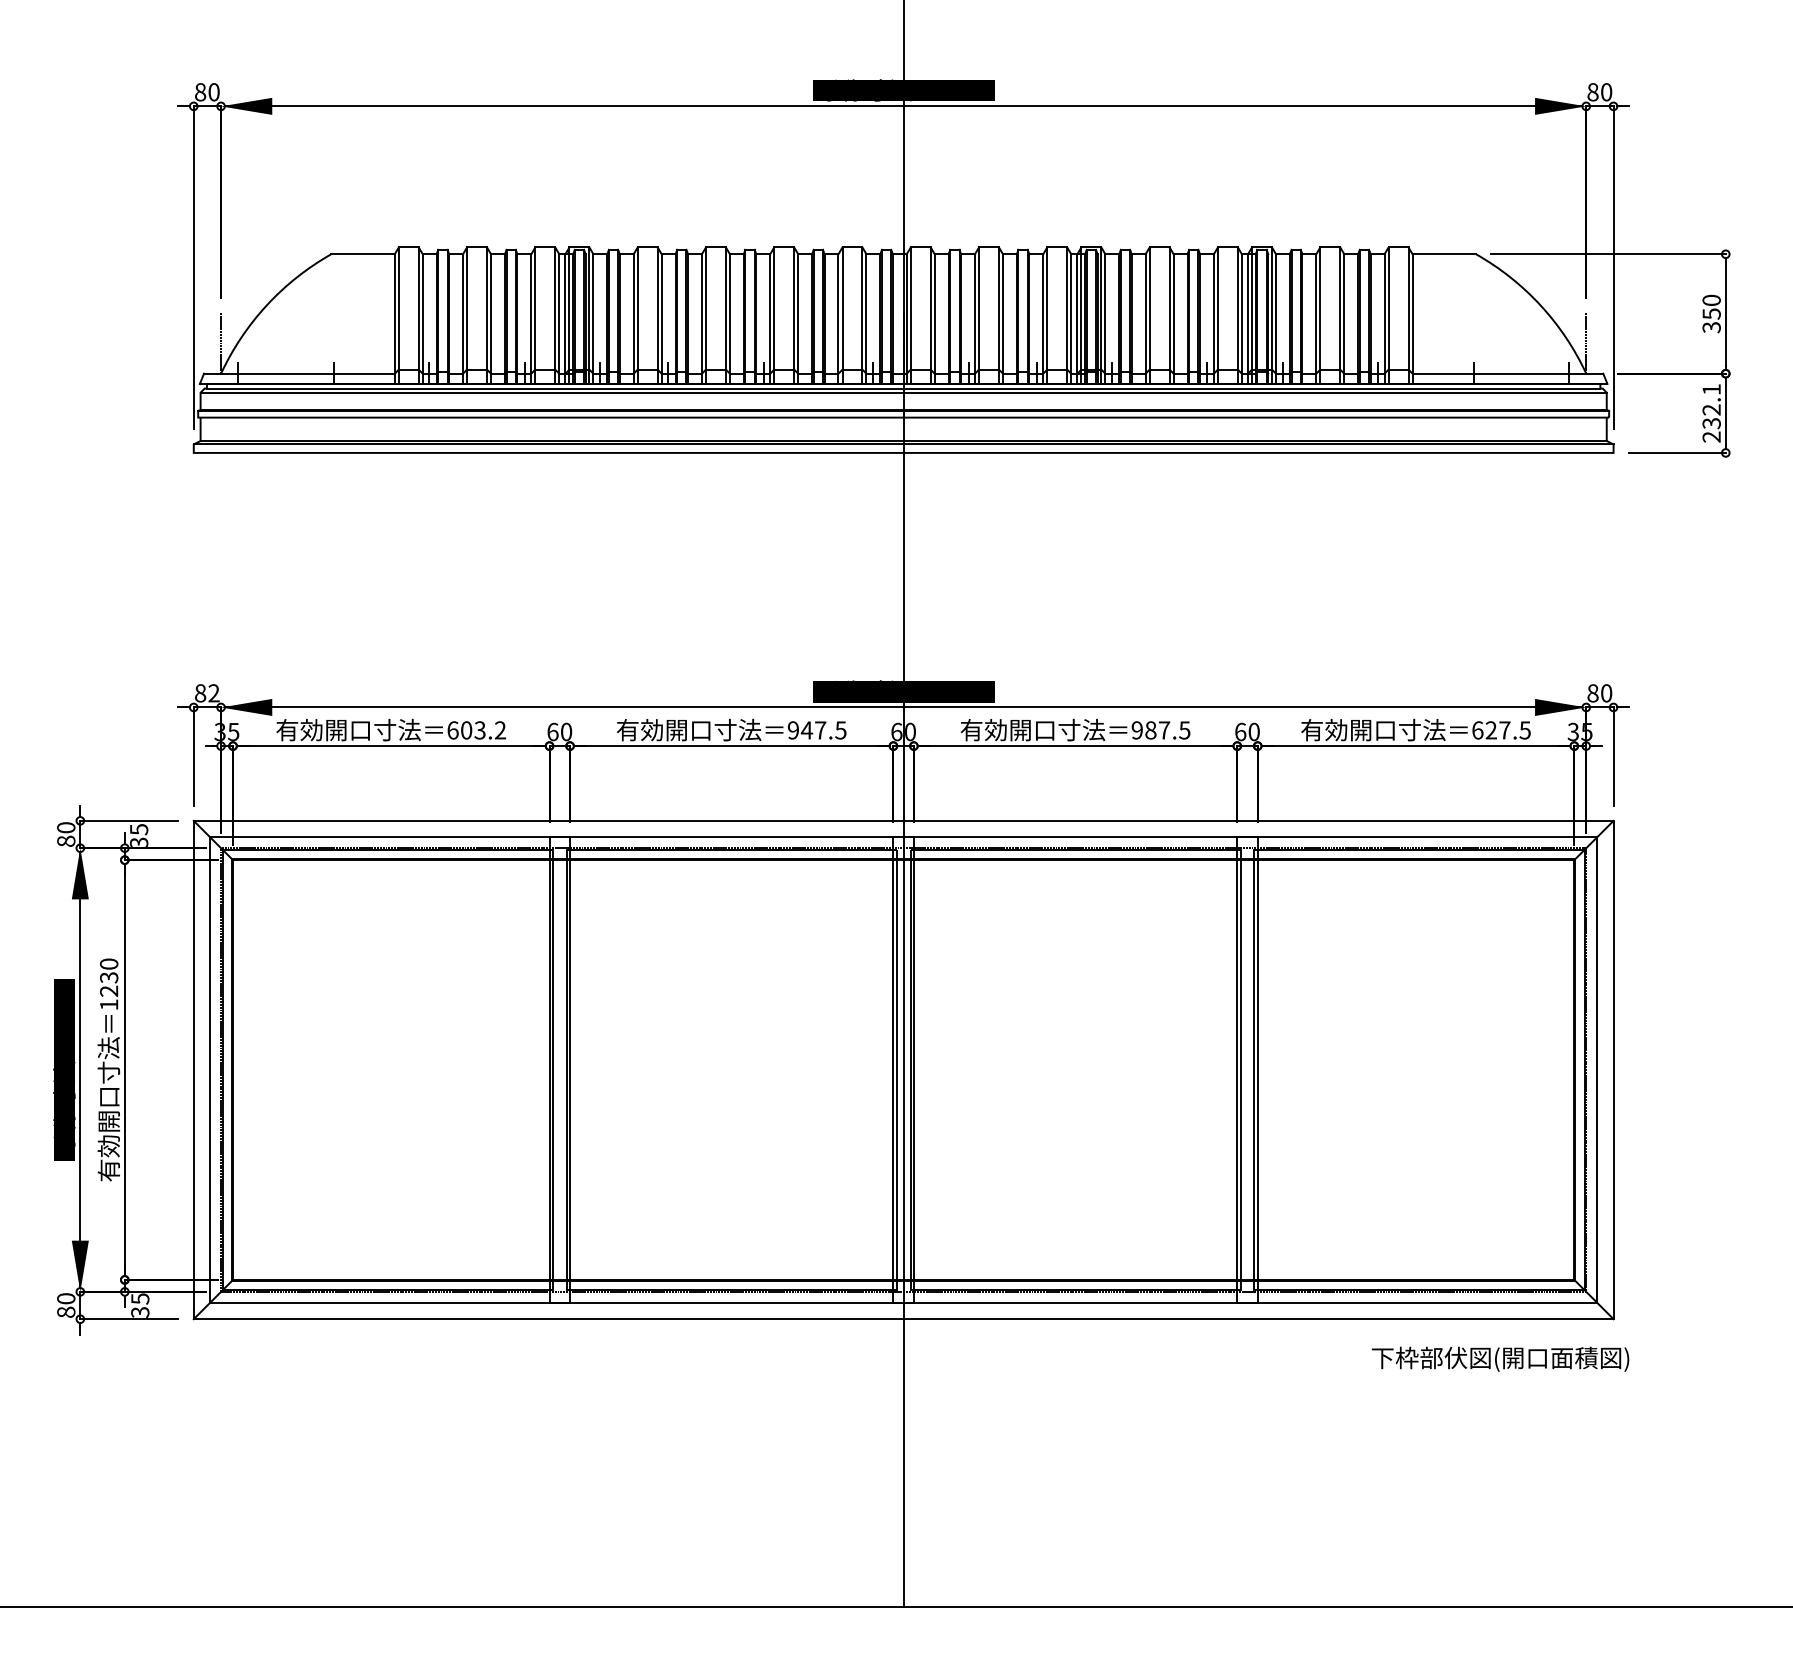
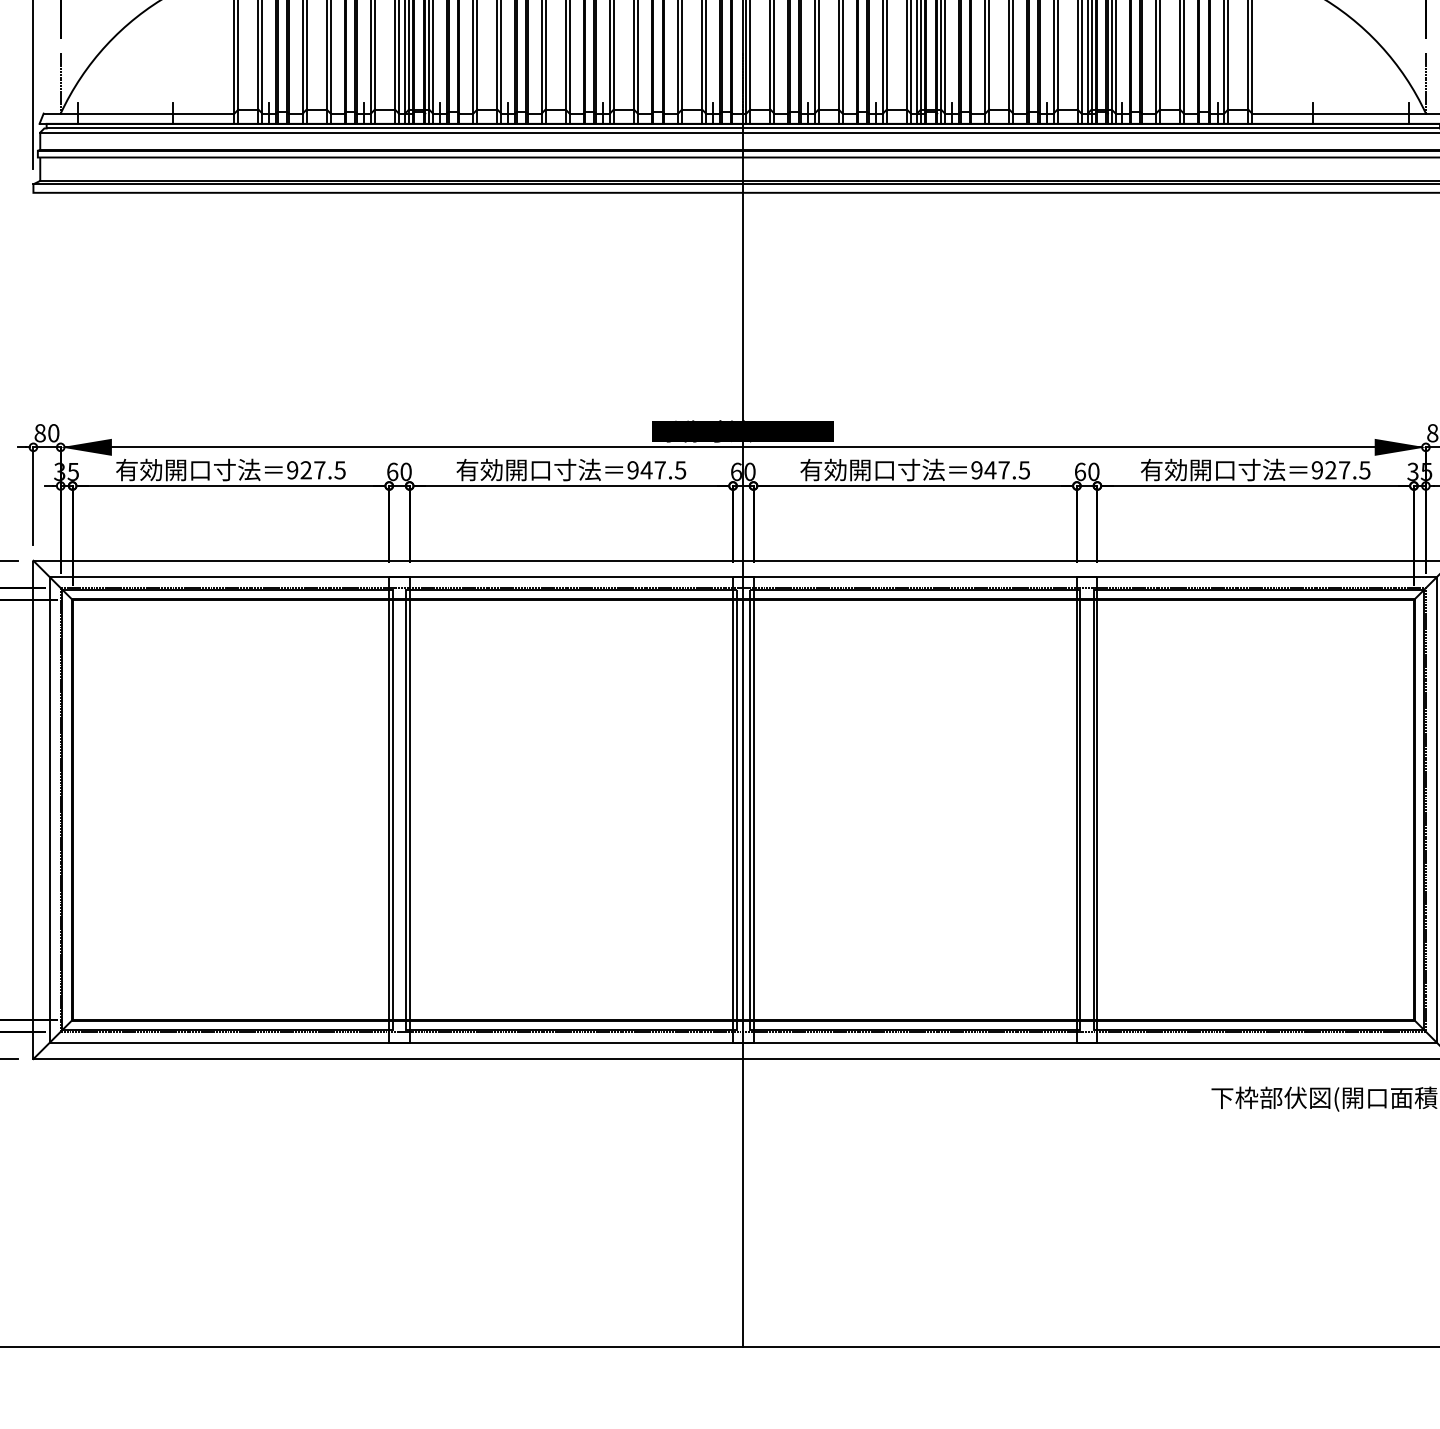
text: (213, 693) -> (53, 433), 82 -> 80
text: (476, 730) -> (316, 470), 603.2 -> 927.5
text: (1150, 730) -> (990, 470), 987.5 -> 947.5
text: (1477, 730) -> (1317, 470), 627.5 -> 927.5

